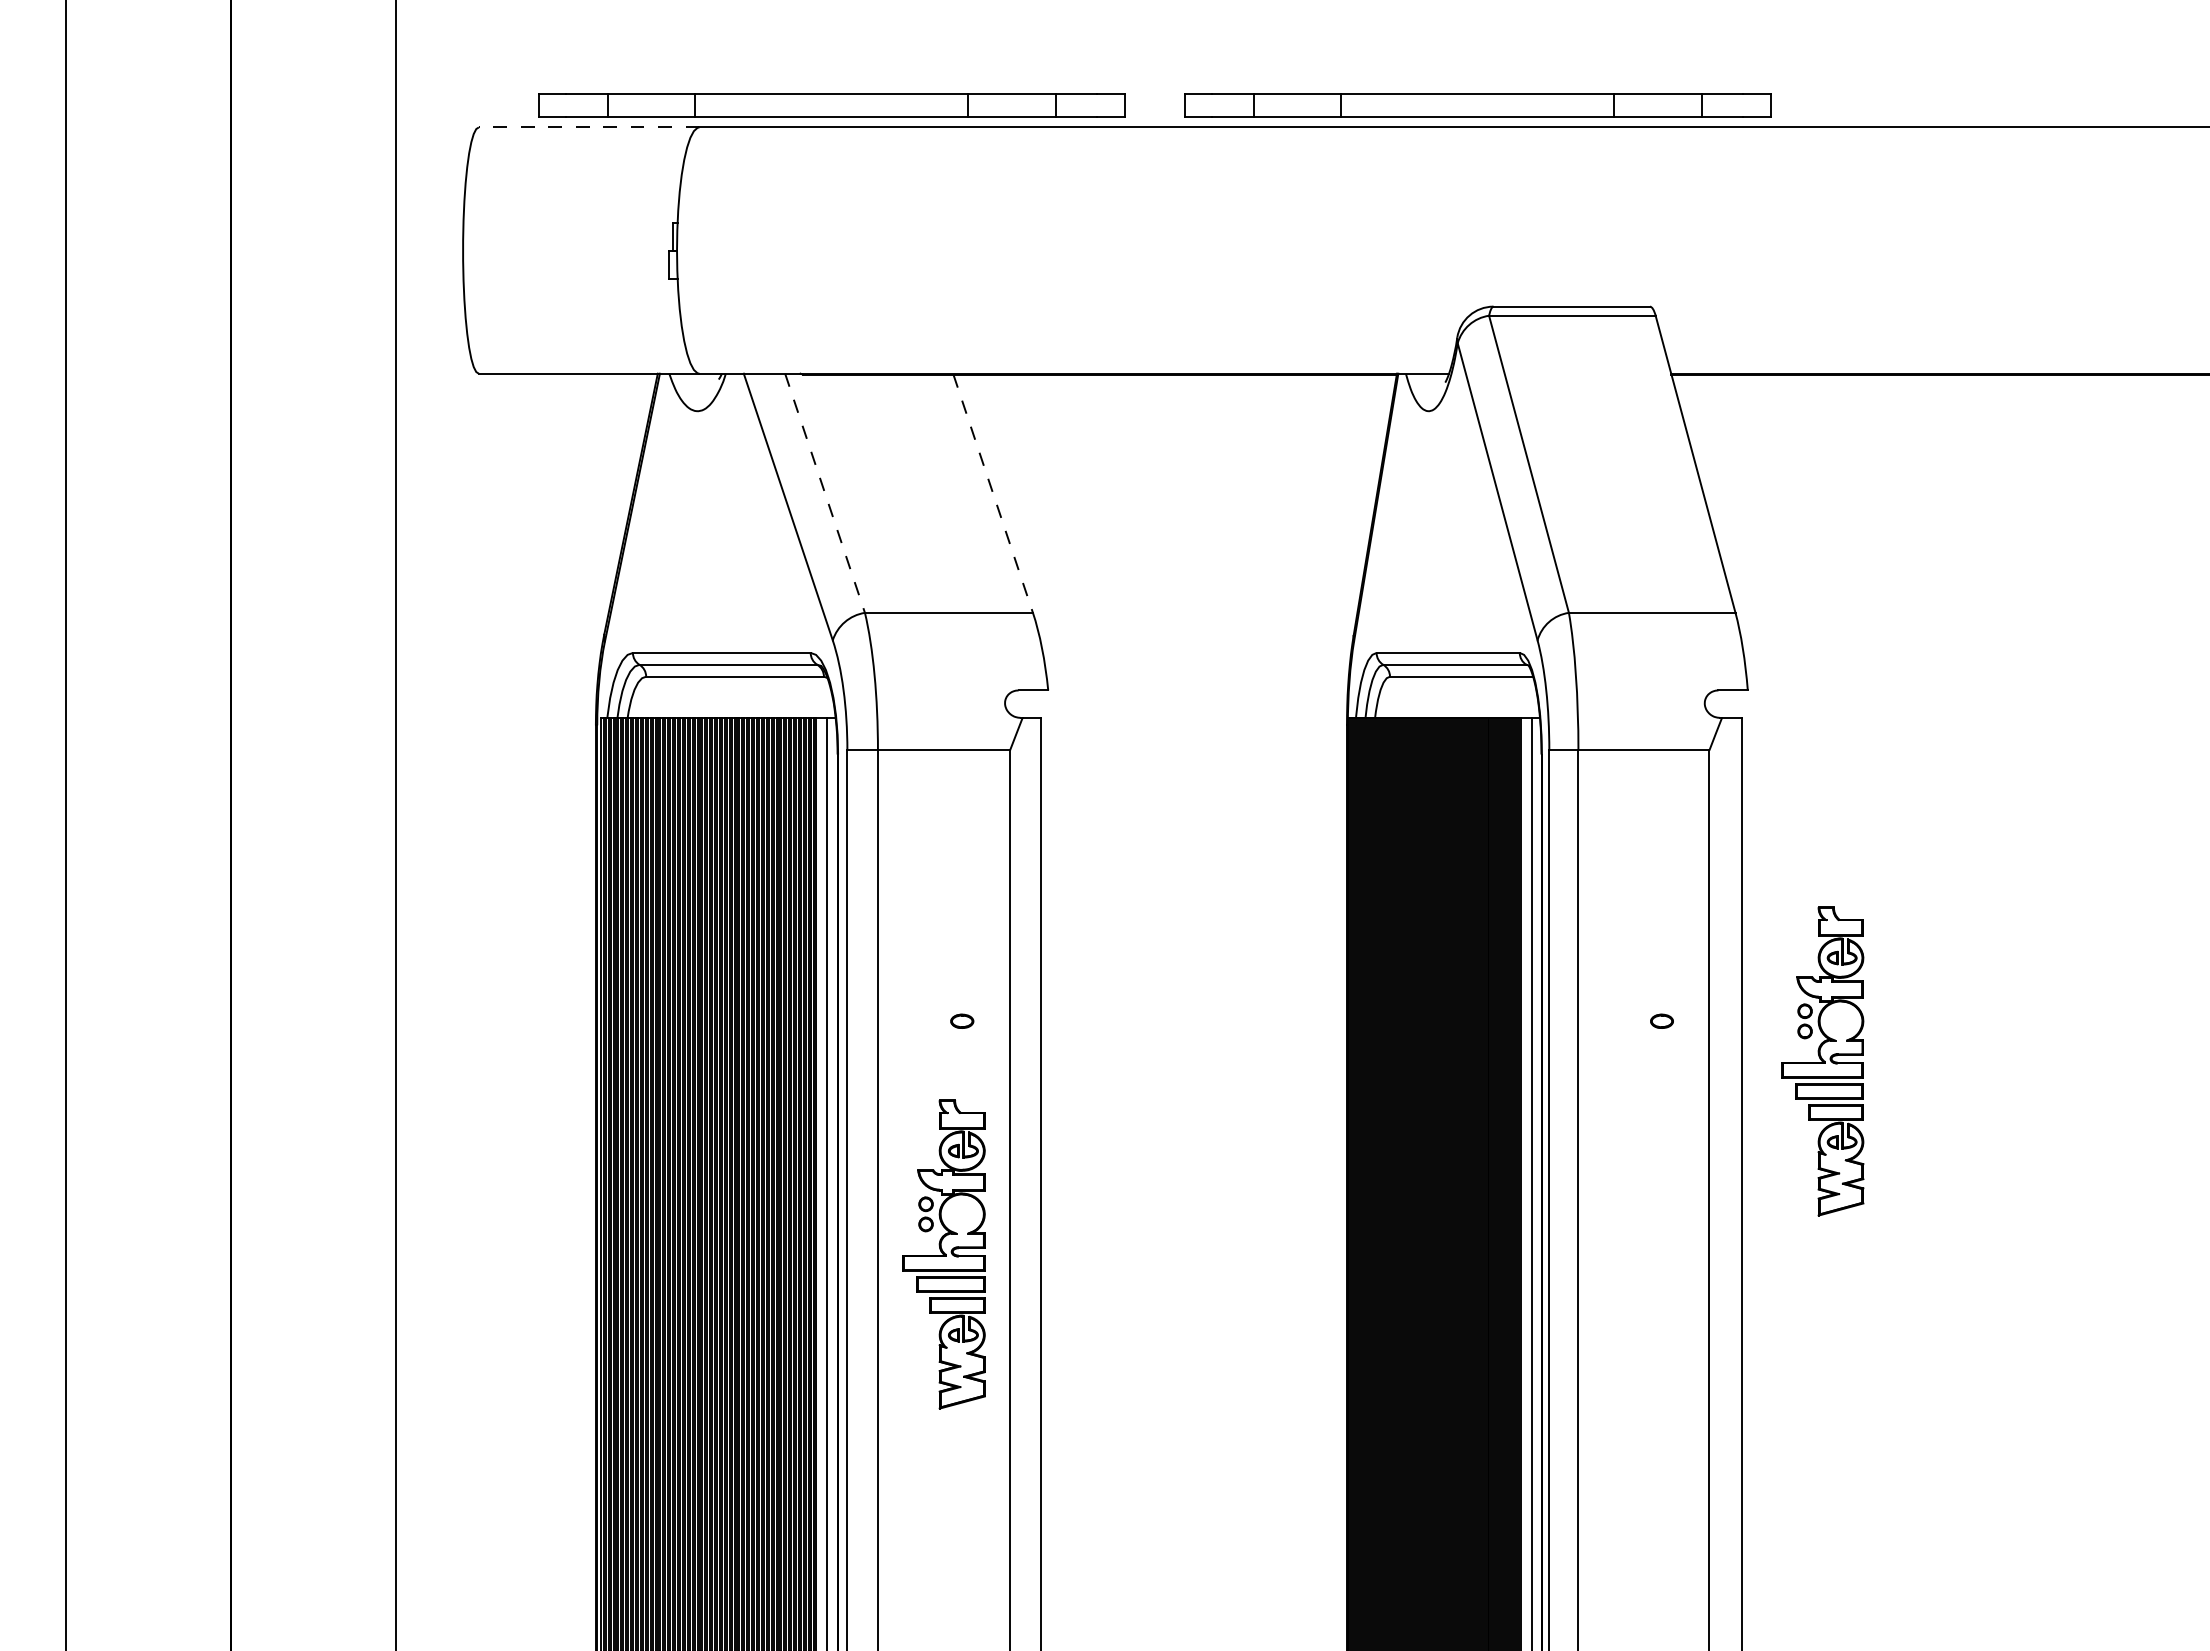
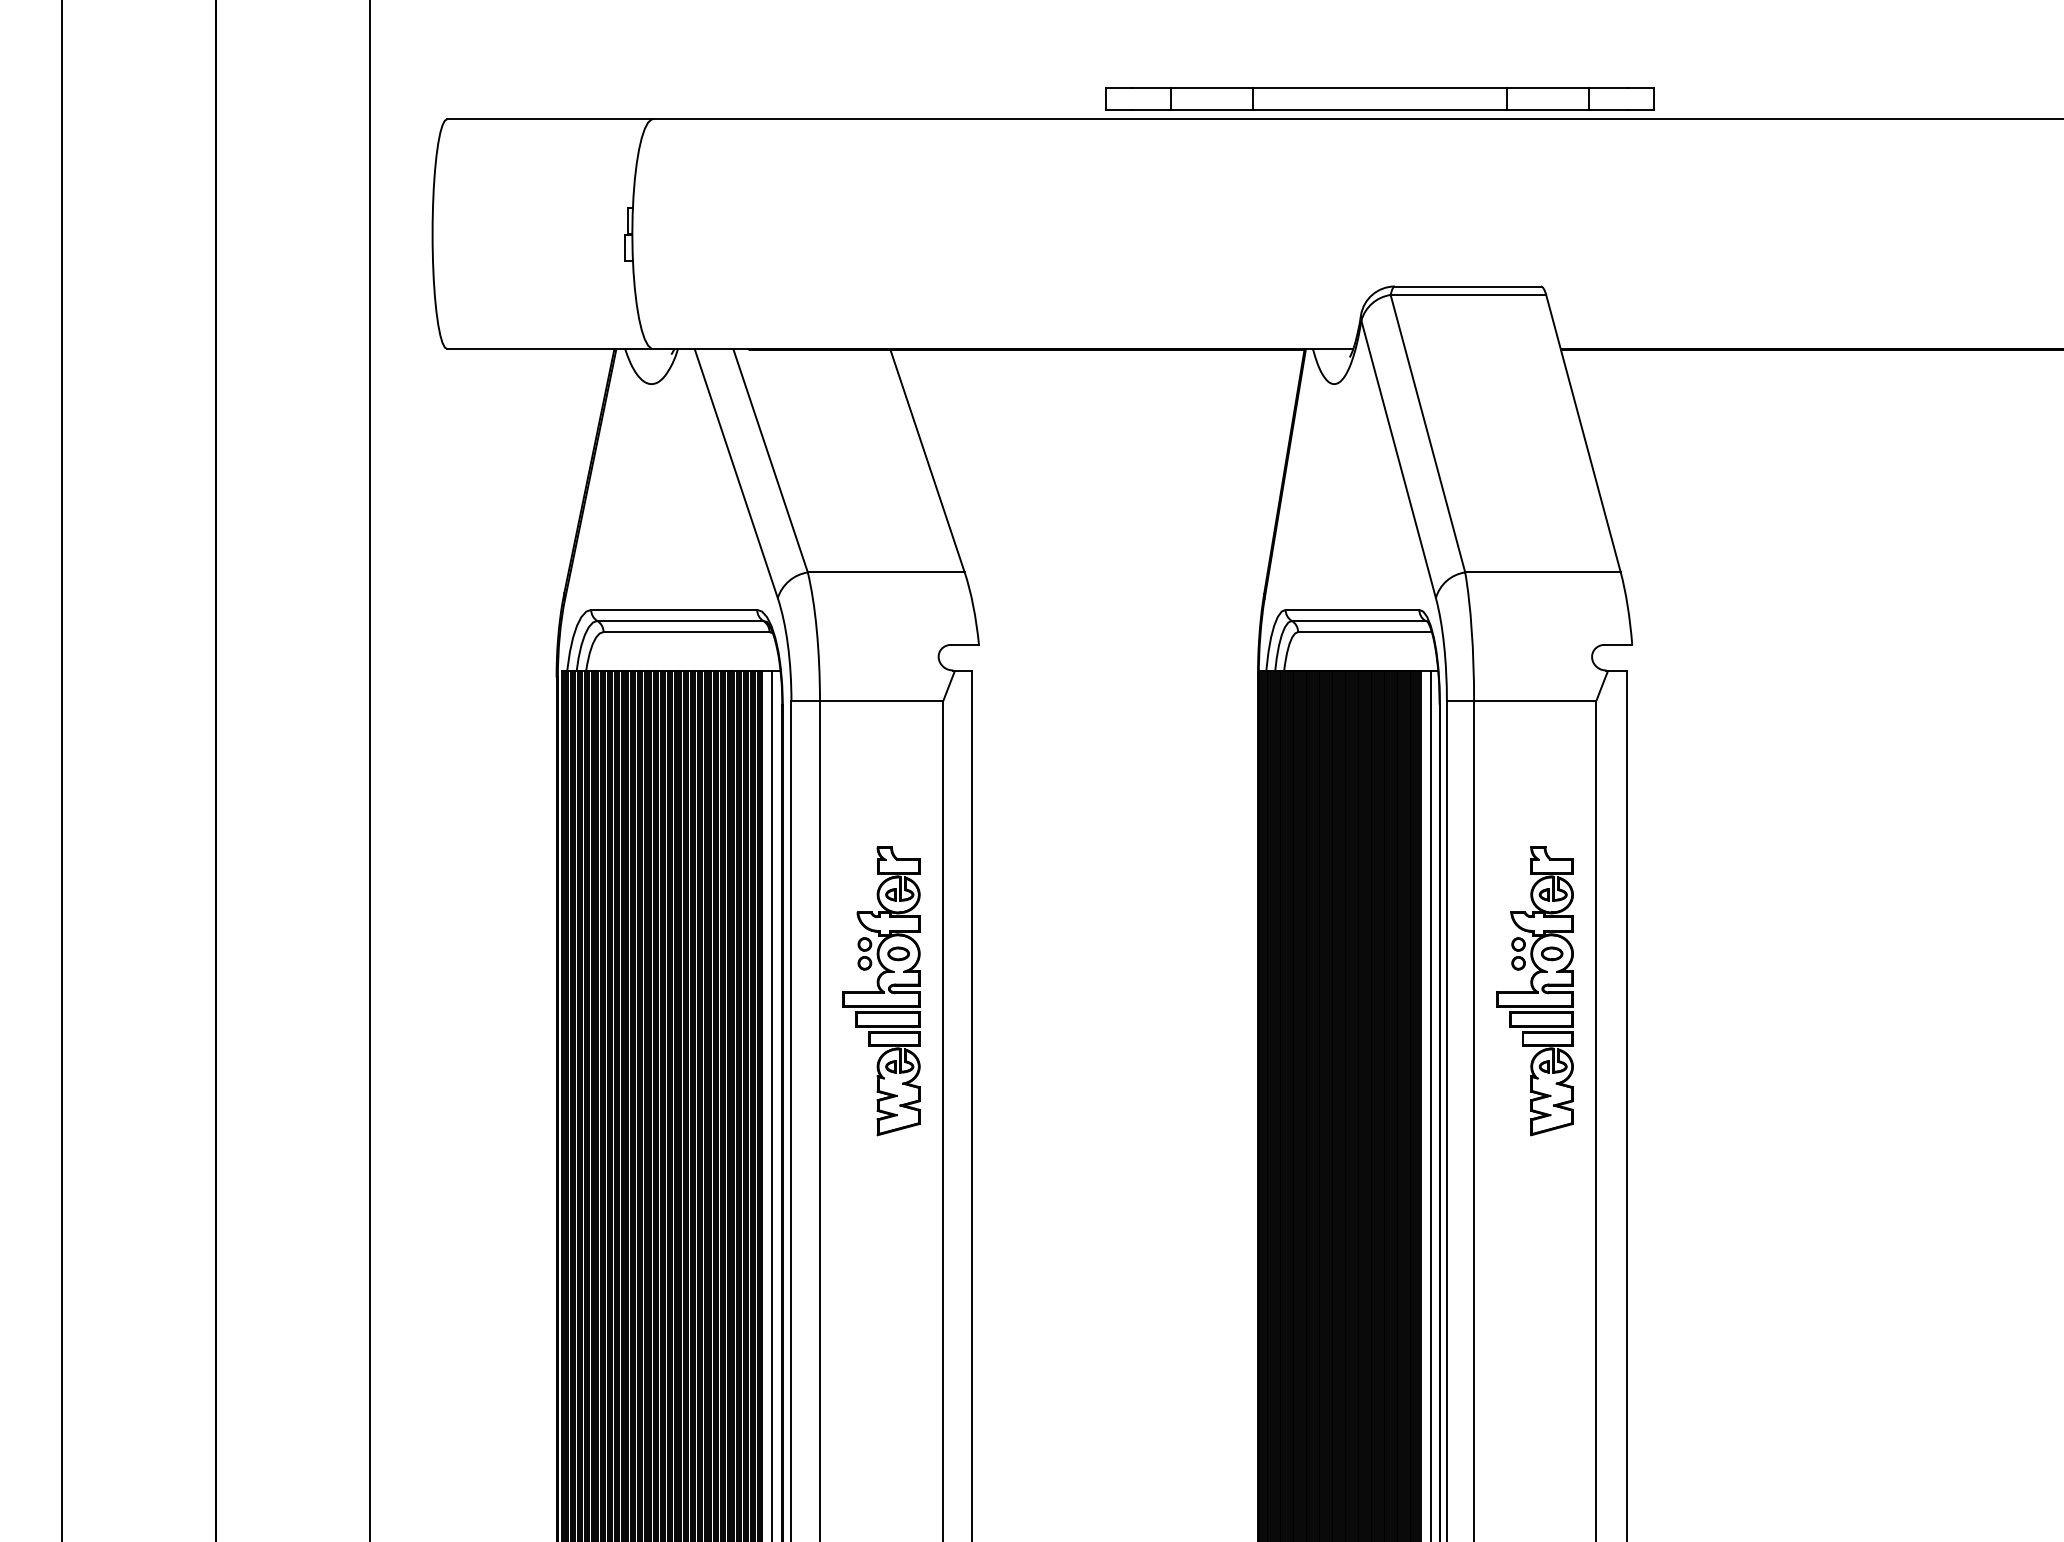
part: (831, 105) -> (776, 98), removed
line: (588, 127) -> (549, 119), dashed -> solid
line: (825, 493) -> (771, 460), dashed -> solid
line: (993, 493) -> (927, 460), dashed -> solid
part: (1822, 1061) -> (1534, 991), moved
part: (943, 1254) -> (881, 991), moved

